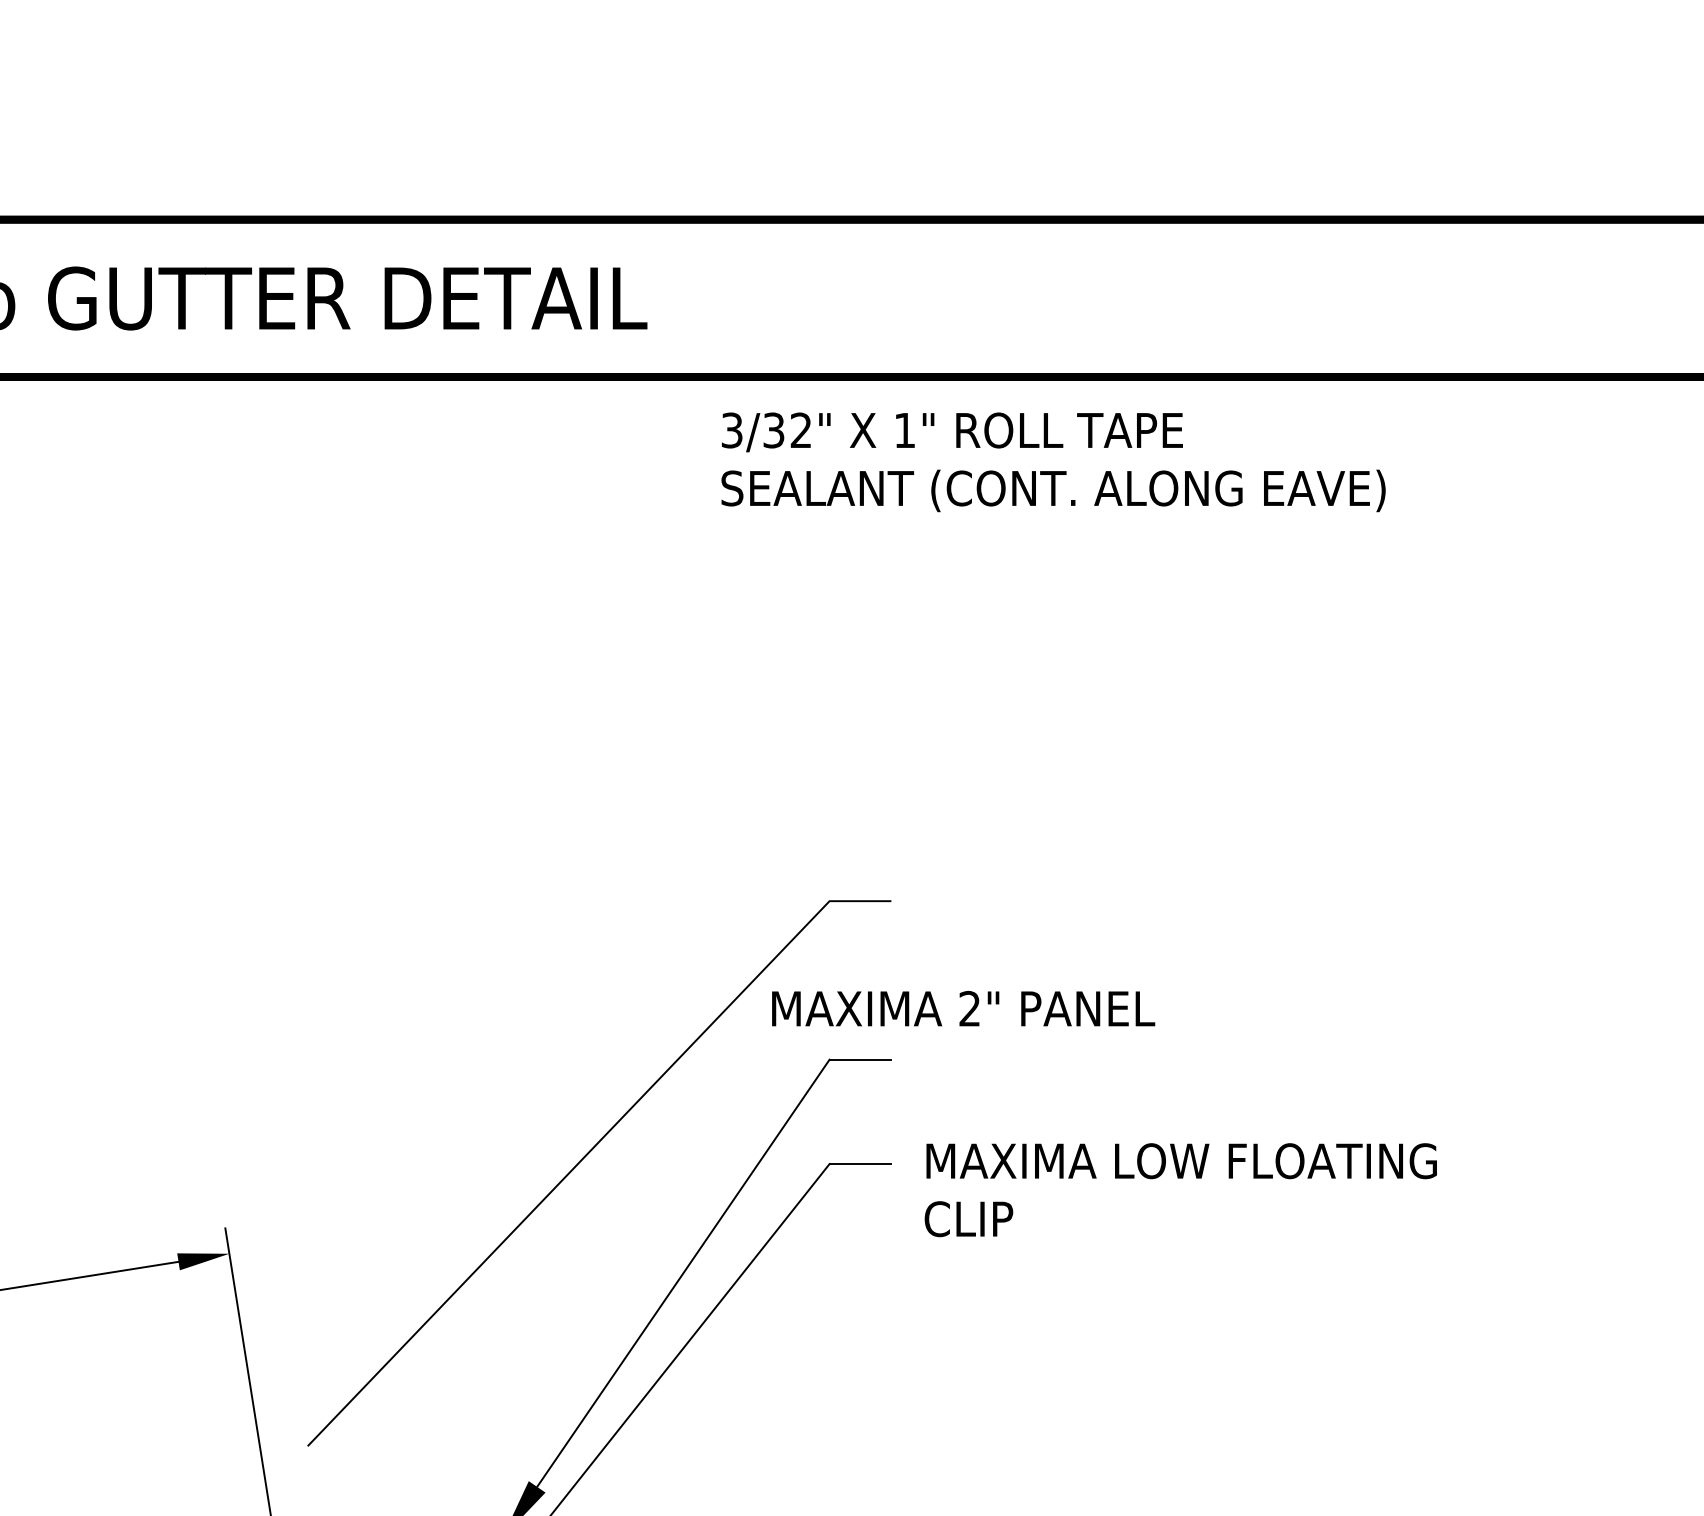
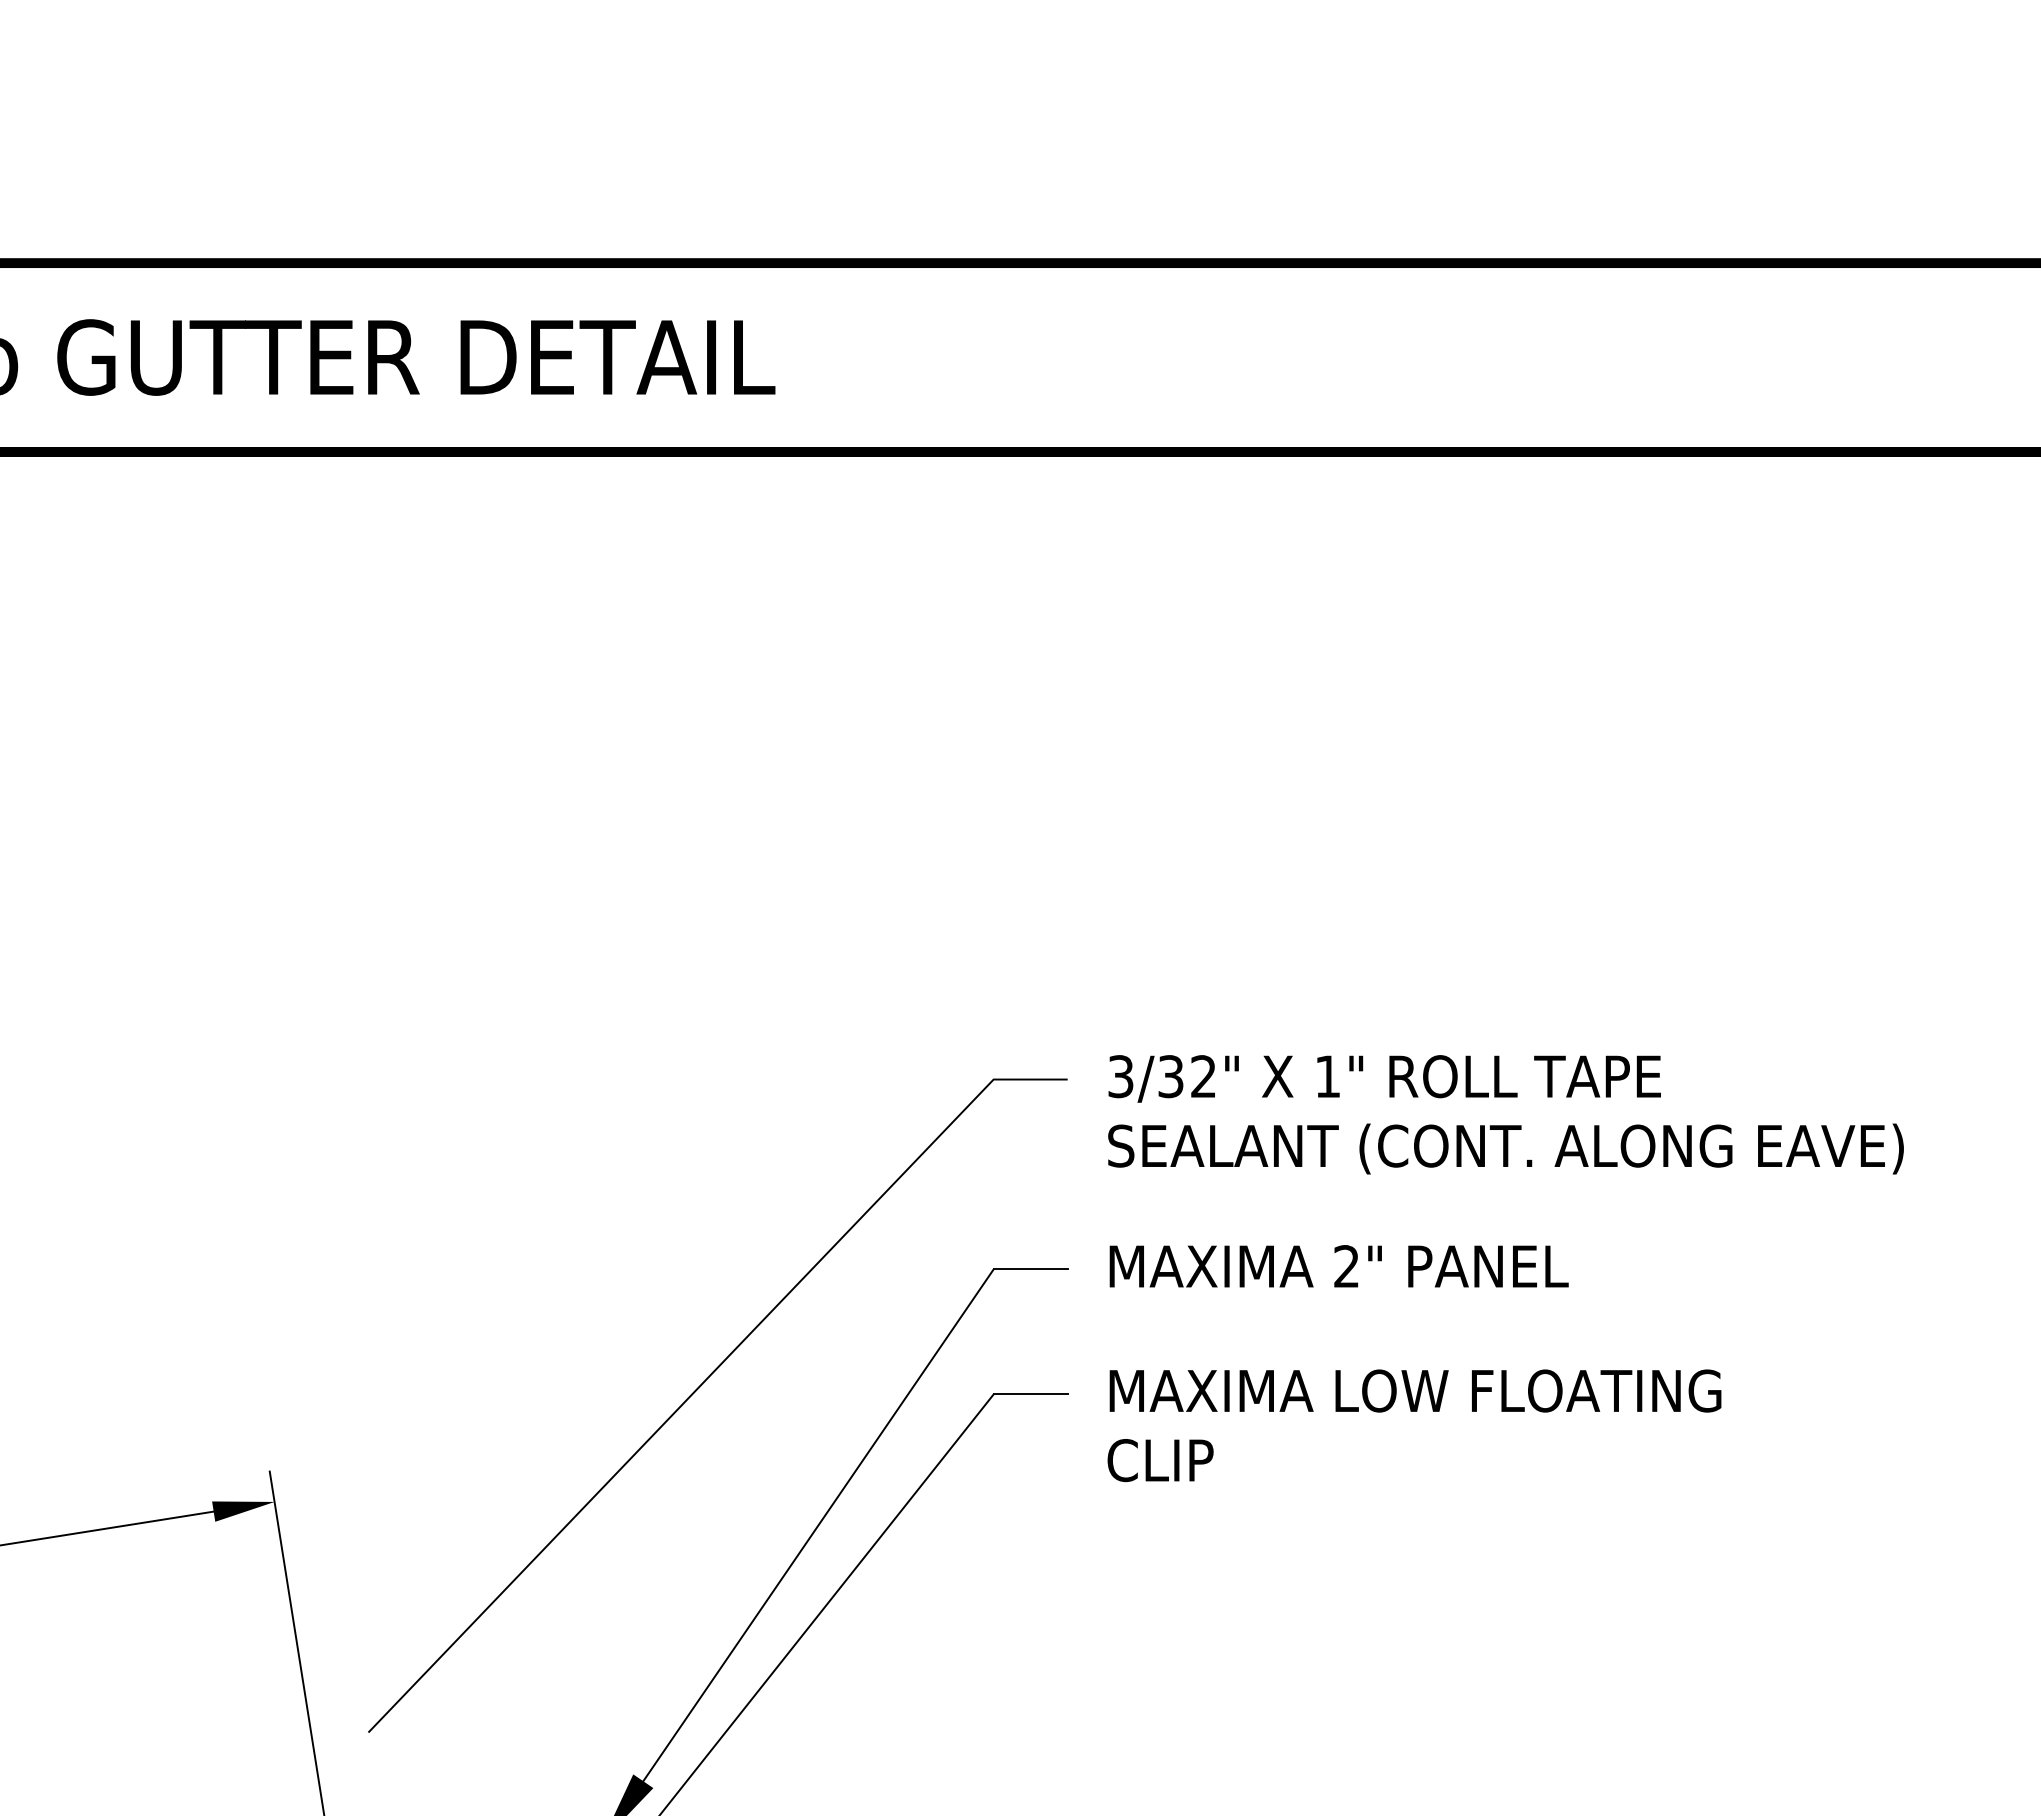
text: (1053, 462) -> (1505, 1114), moved
text: (963, 1008) -> (1338, 1266), moved

